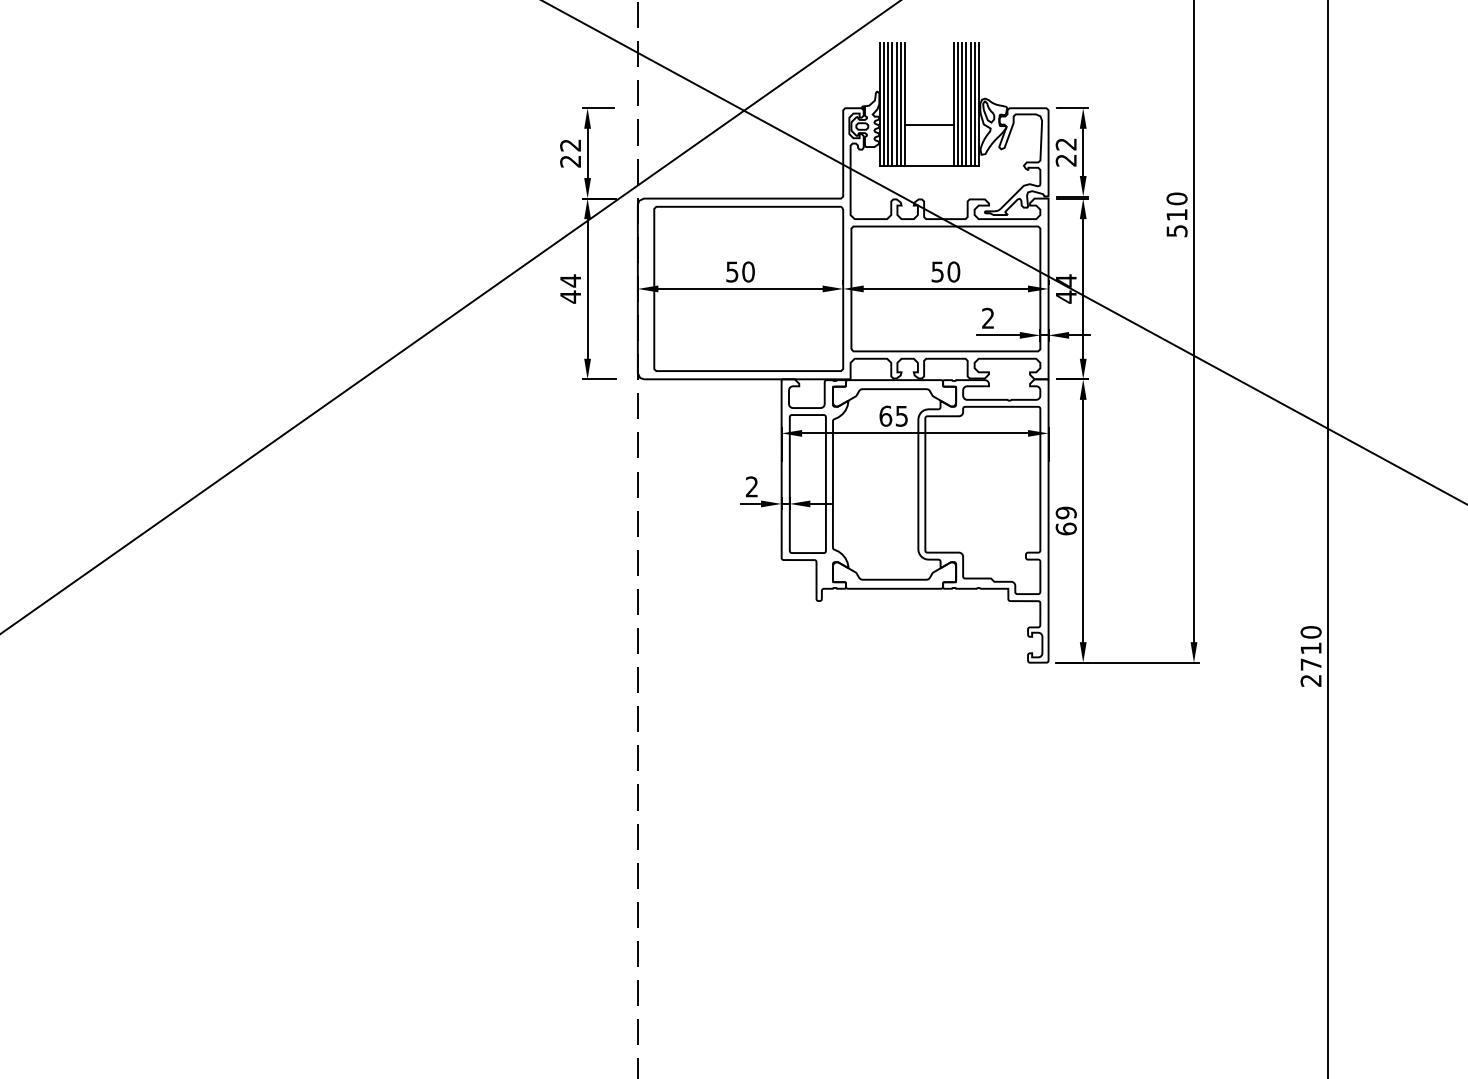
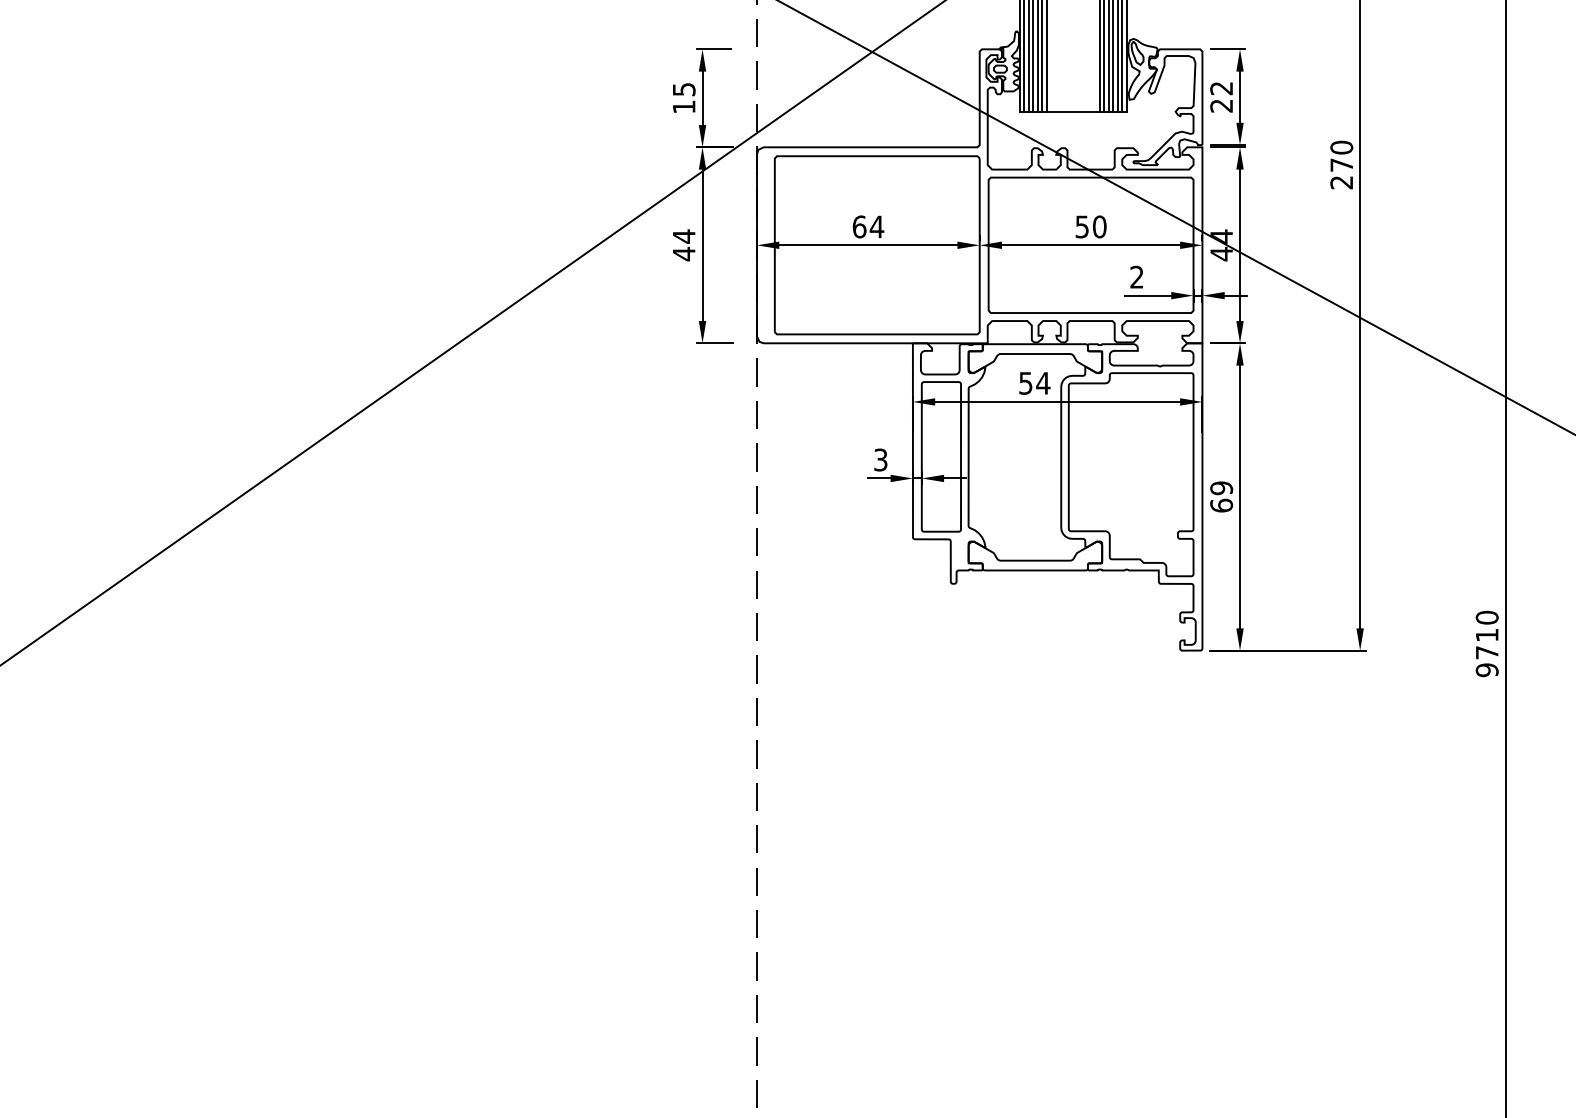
line: (929, 124) -> (1073, 66), removed
text: (570, 153) -> (683, 98), 22 -> 15
text: (1176, 223) -> (1341, 174), 510 -> 270
text: (740, 271) -> (868, 226), 50 -> 64
text: (893, 415) -> (1034, 382), 65 -> 54
text: (752, 486) -> (881, 459), 2 -> 3
text: (1310, 680) -> (1486, 669), 2710 -> 9710

